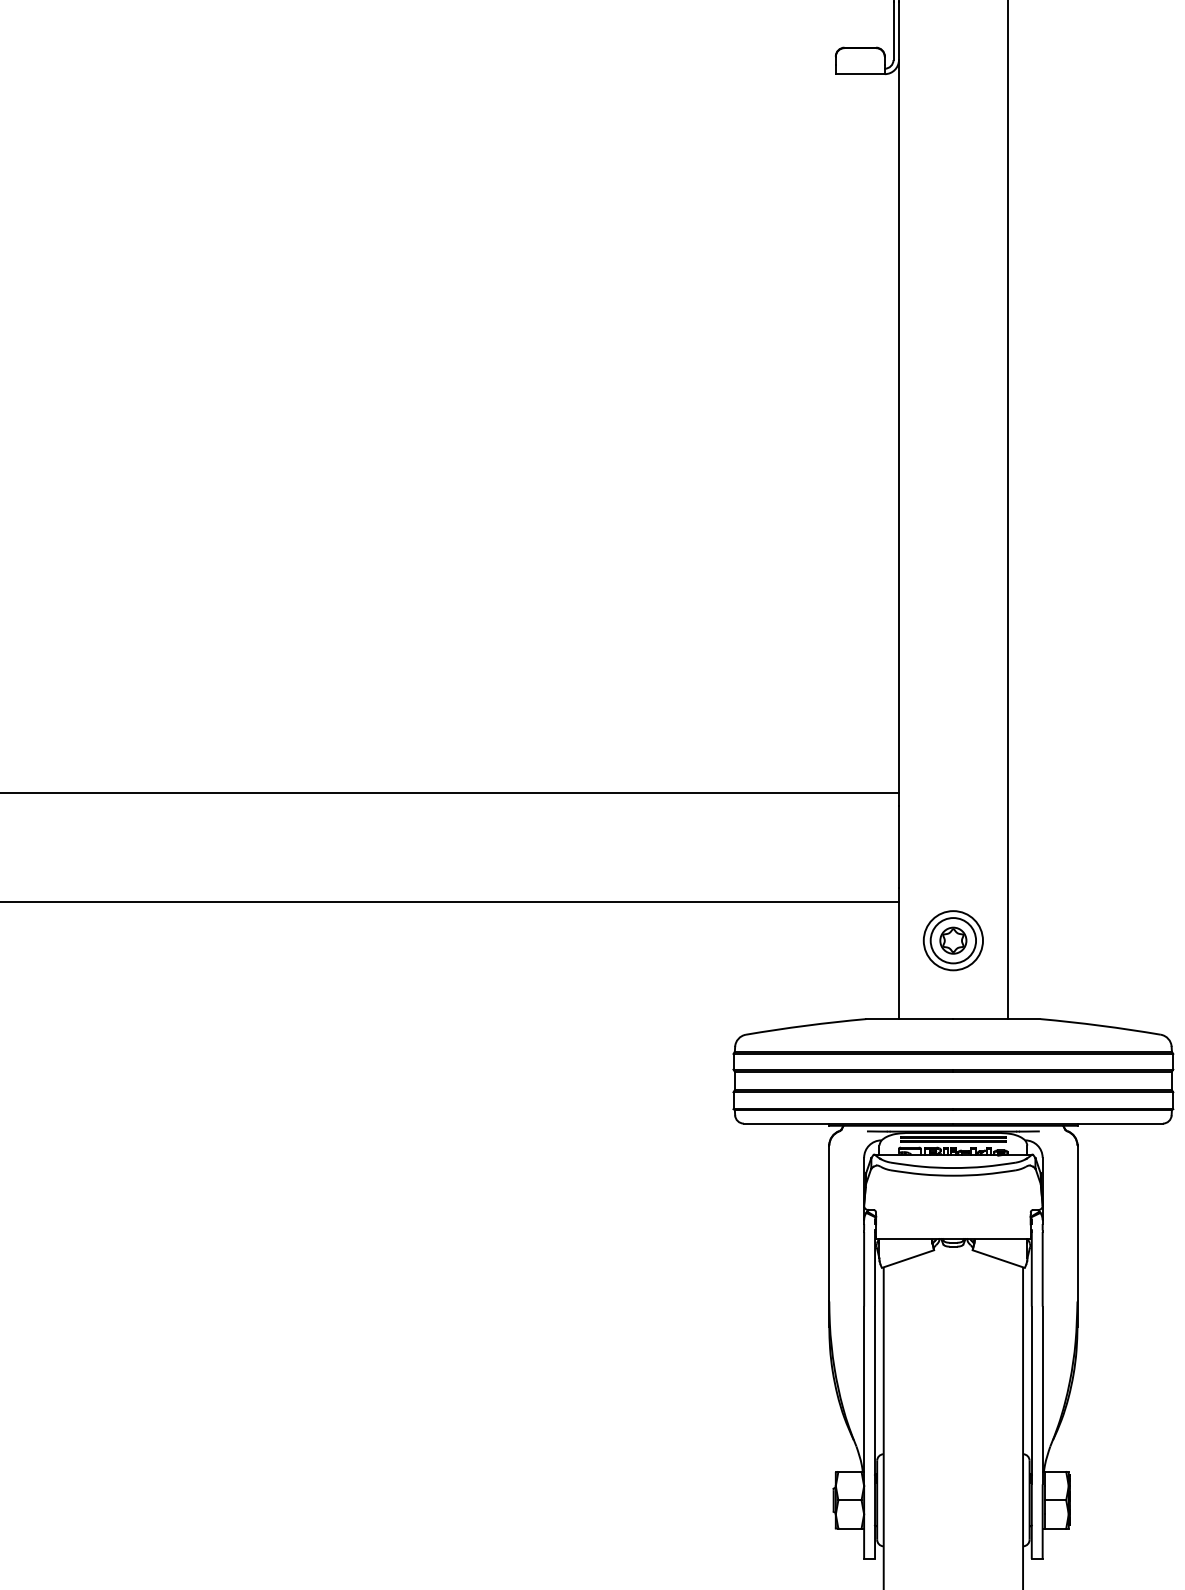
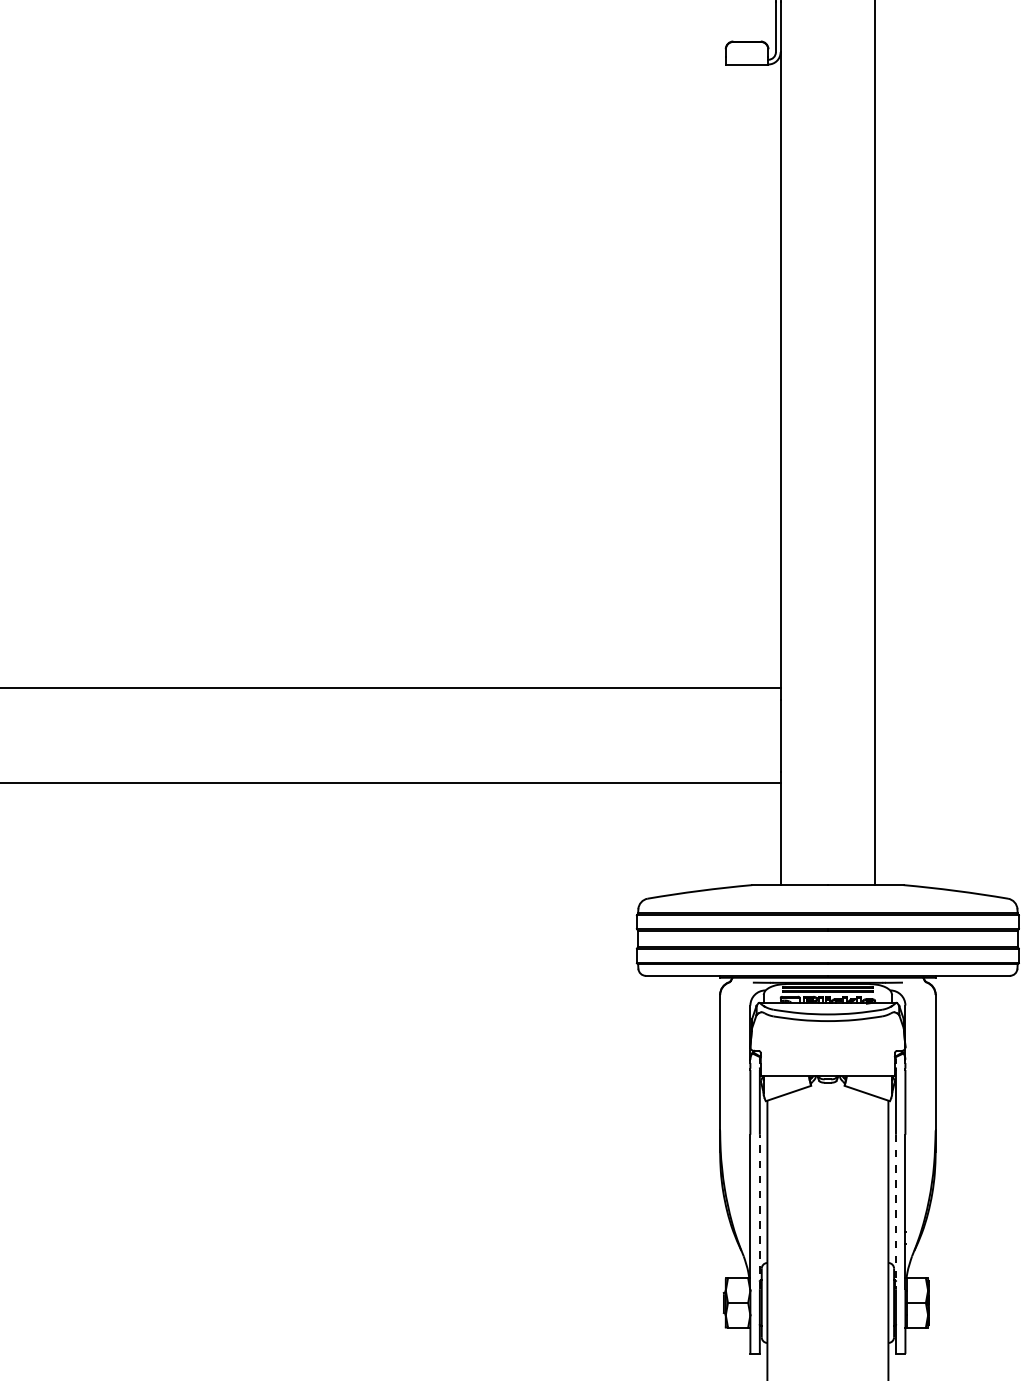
part: (952, 940) -> (827, 816), removed
line: (874, 1394) -> (759, 1211), solid -> dashed
line: (1031, 1396) -> (895, 1212), solid -> dashed

